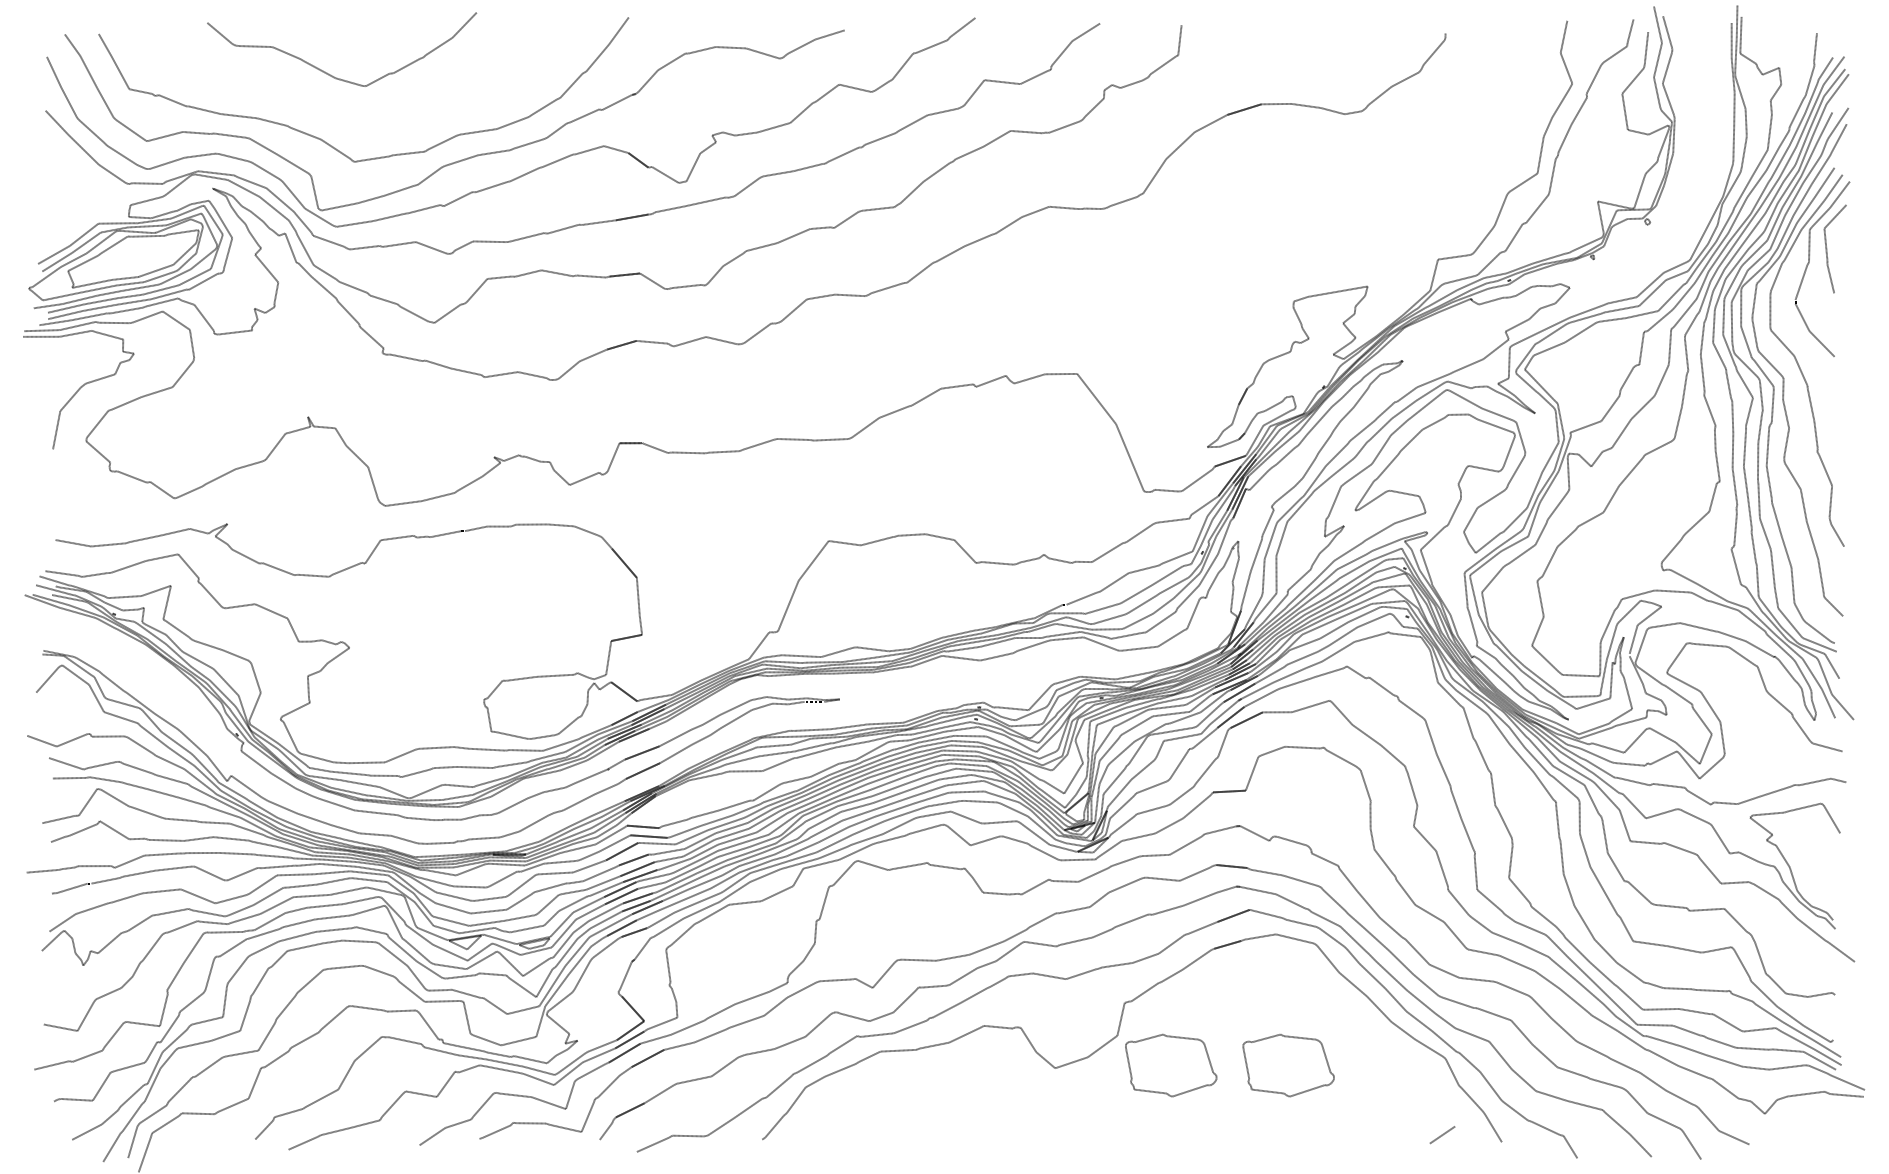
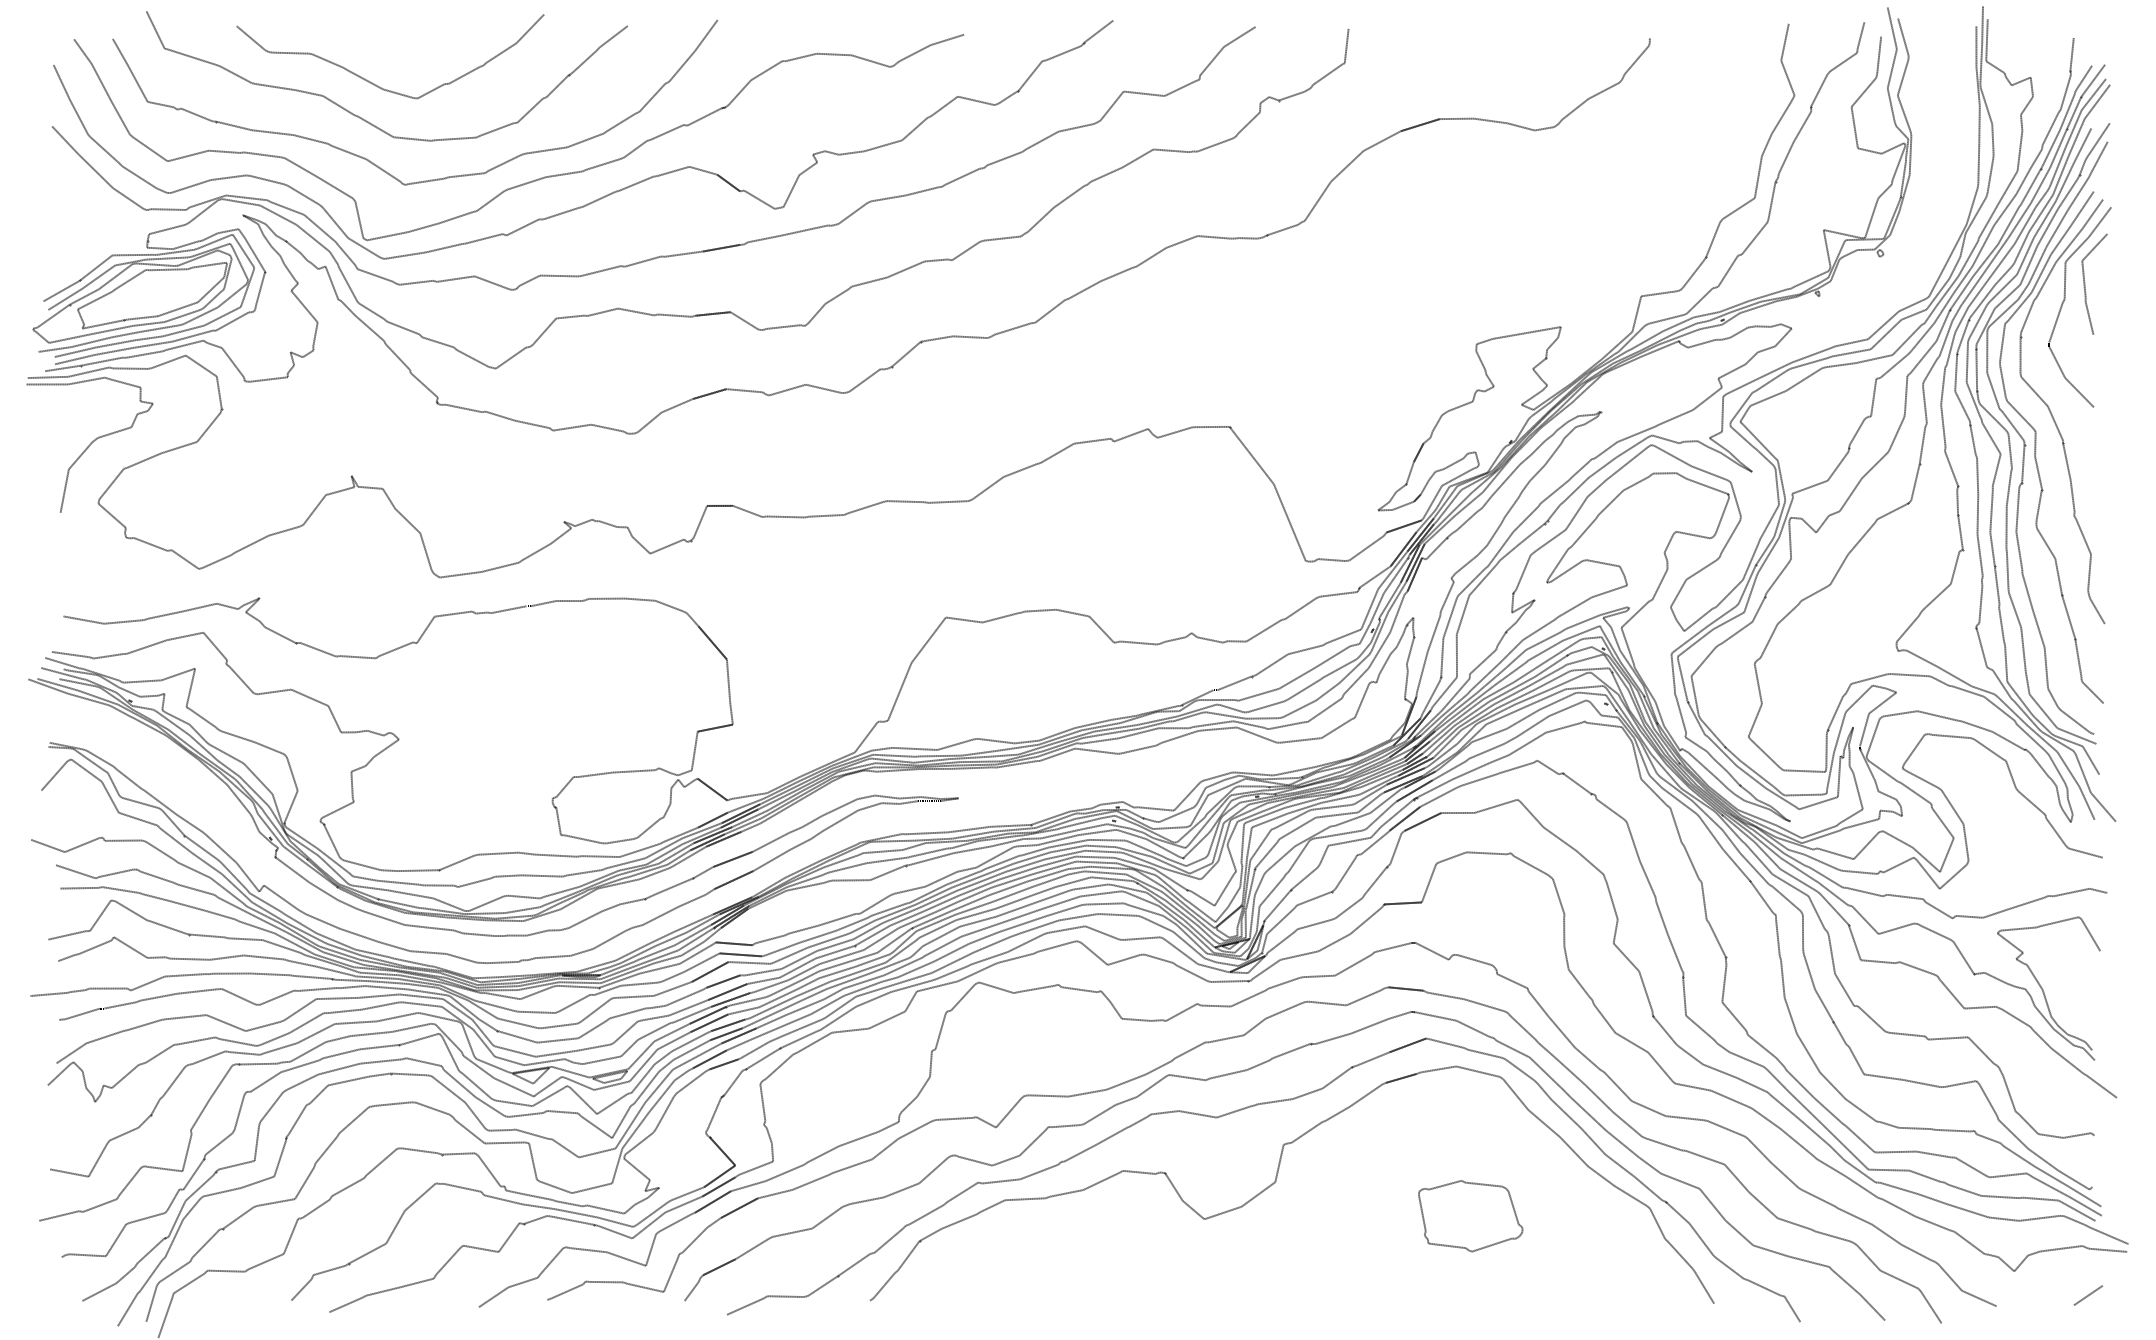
curve: (320, 104) -> (365, 119), added
part: (1170, 1065) -> (1336, 1216), removed
line: (1441, 1135) -> (2087, 1295), moved

